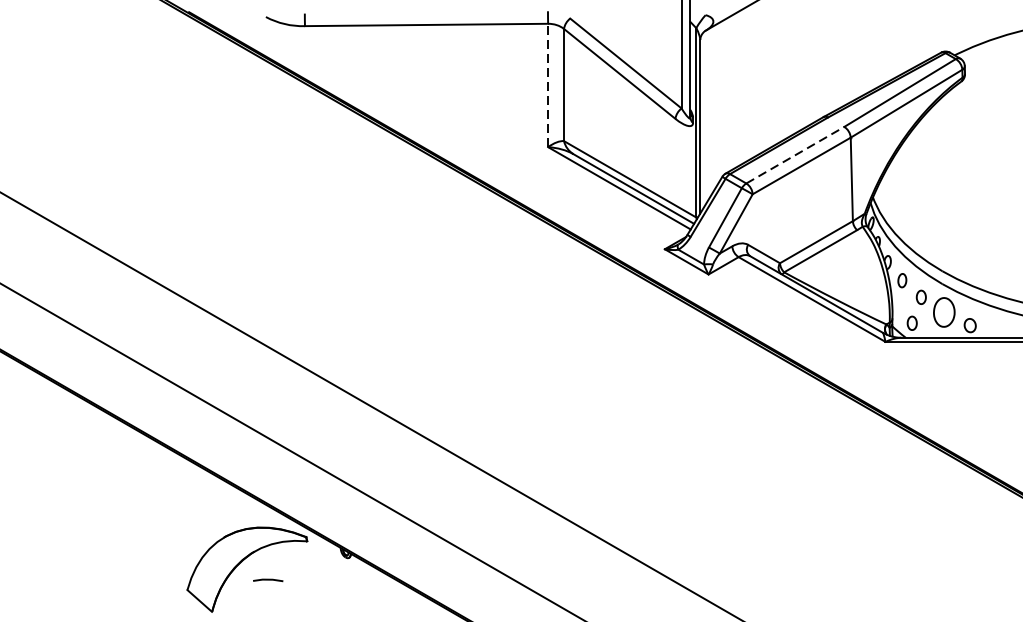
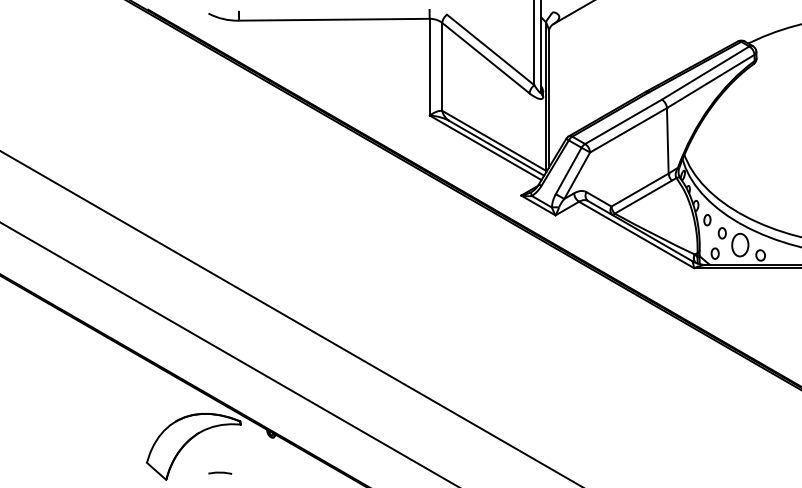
line: (547, 84) -> (429, 66), dashed -> solid
line: (795, 154) -> (623, 121), dashed -> solid
line: (268, 579) -> (220, 472), moved

